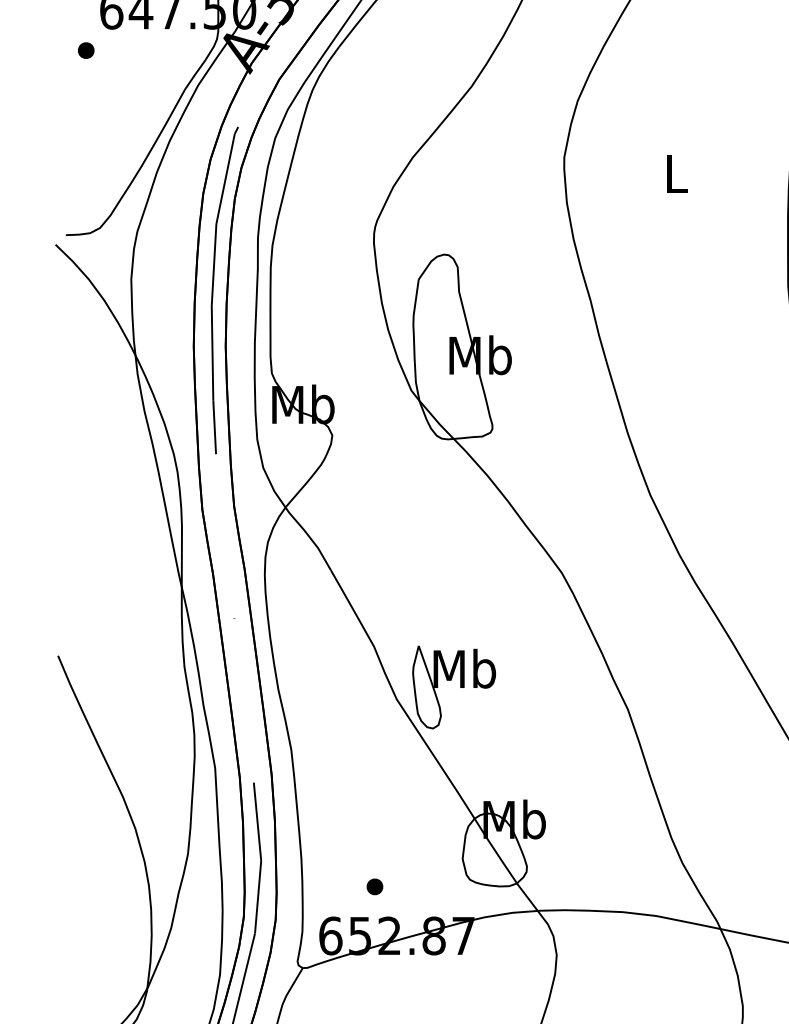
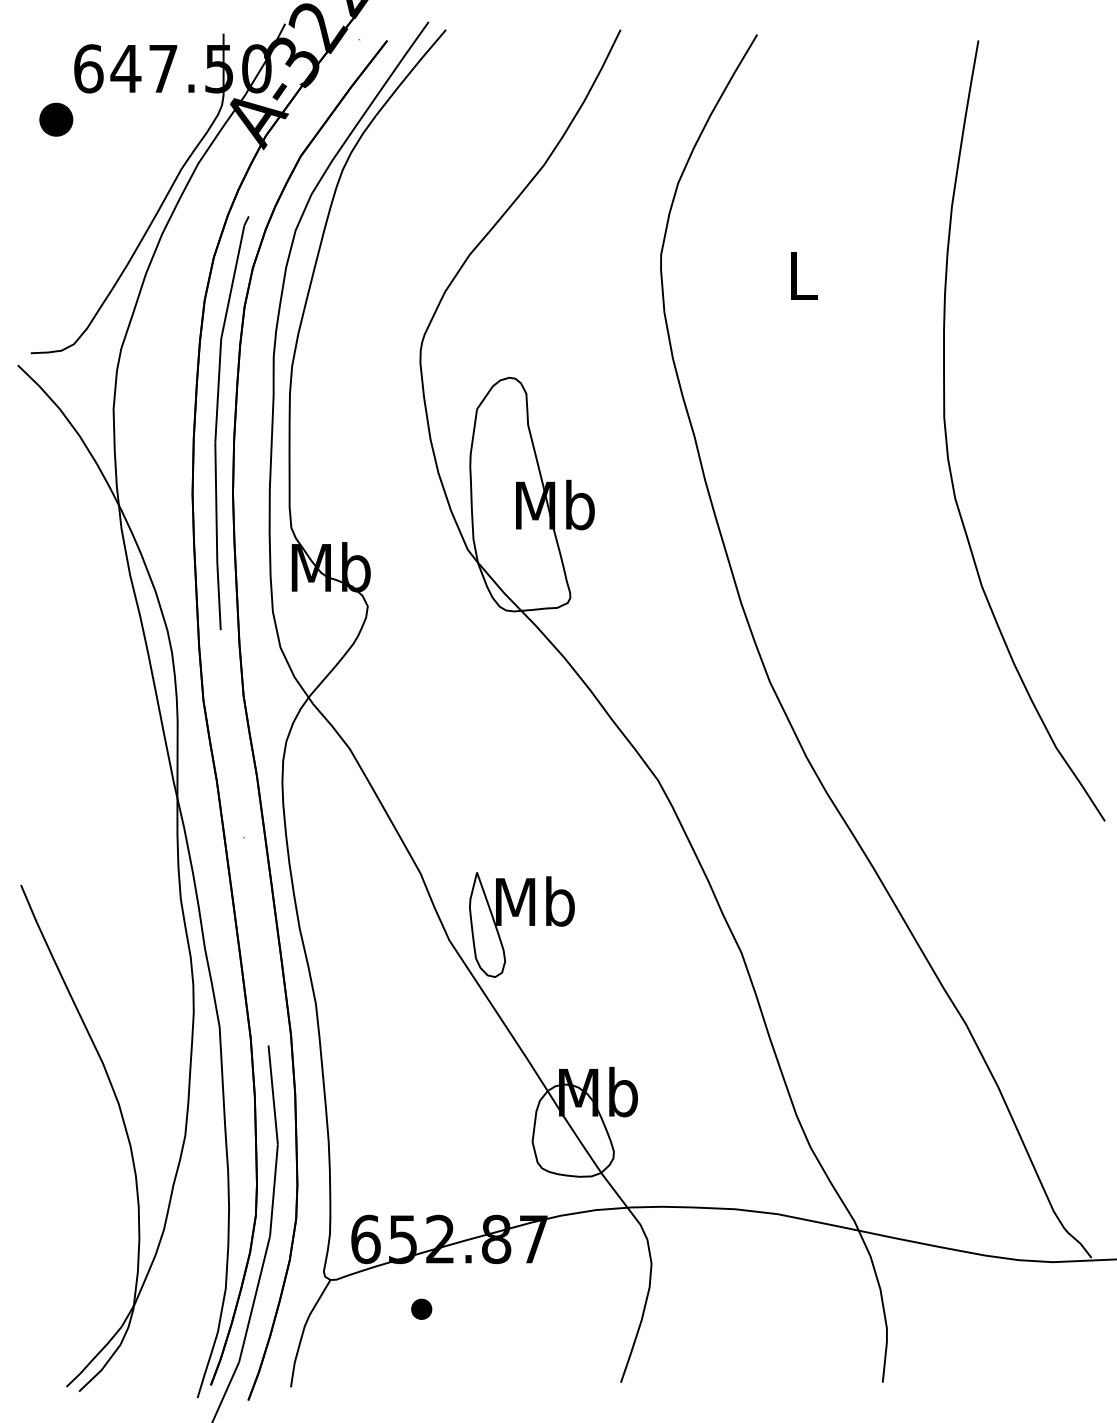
part: (86, 50) -> (56, 119), size x1.6
part: (374, 886) -> (421, 1308), moved

